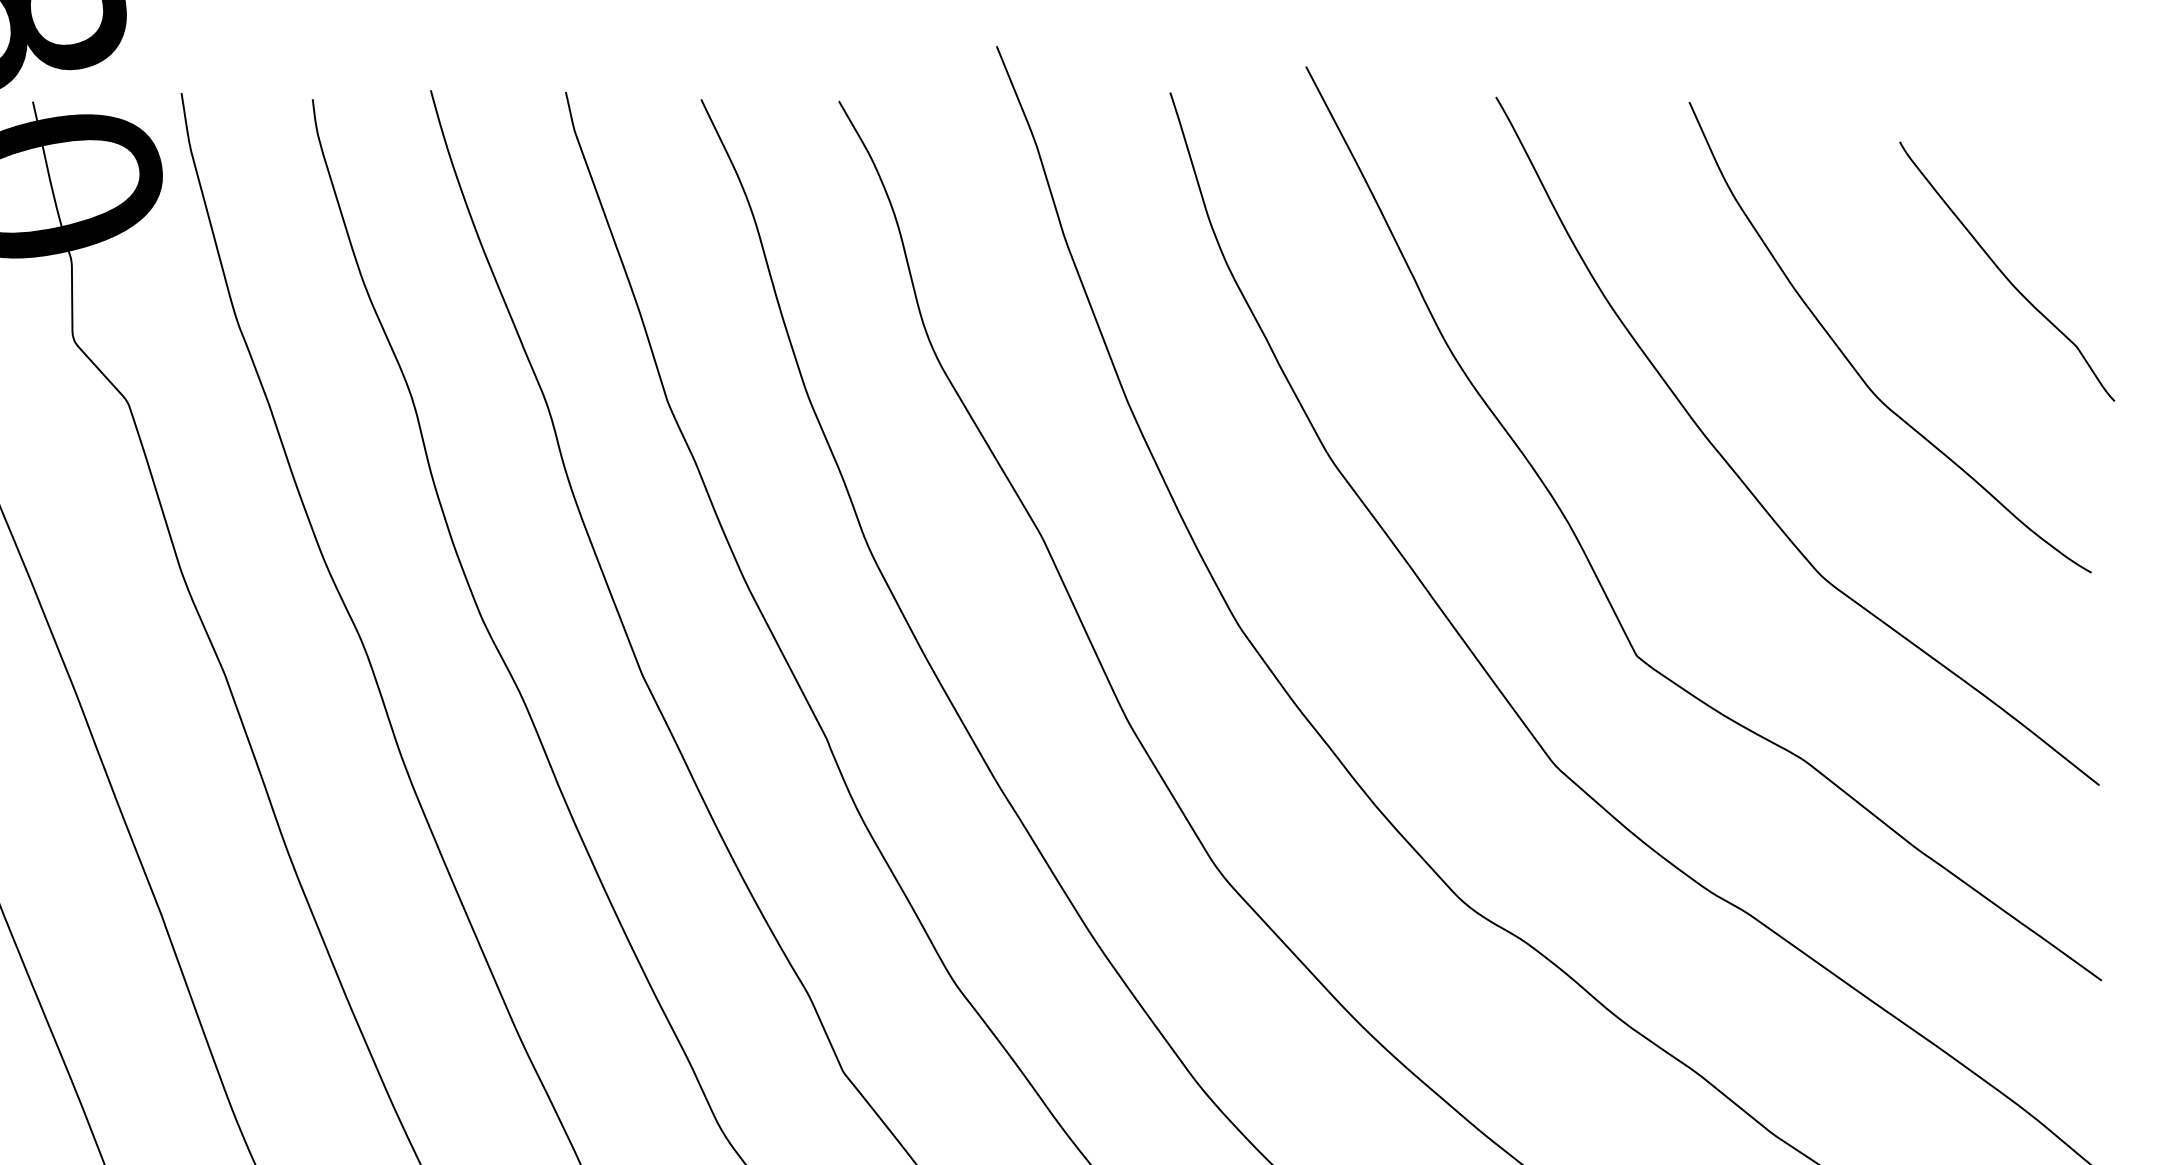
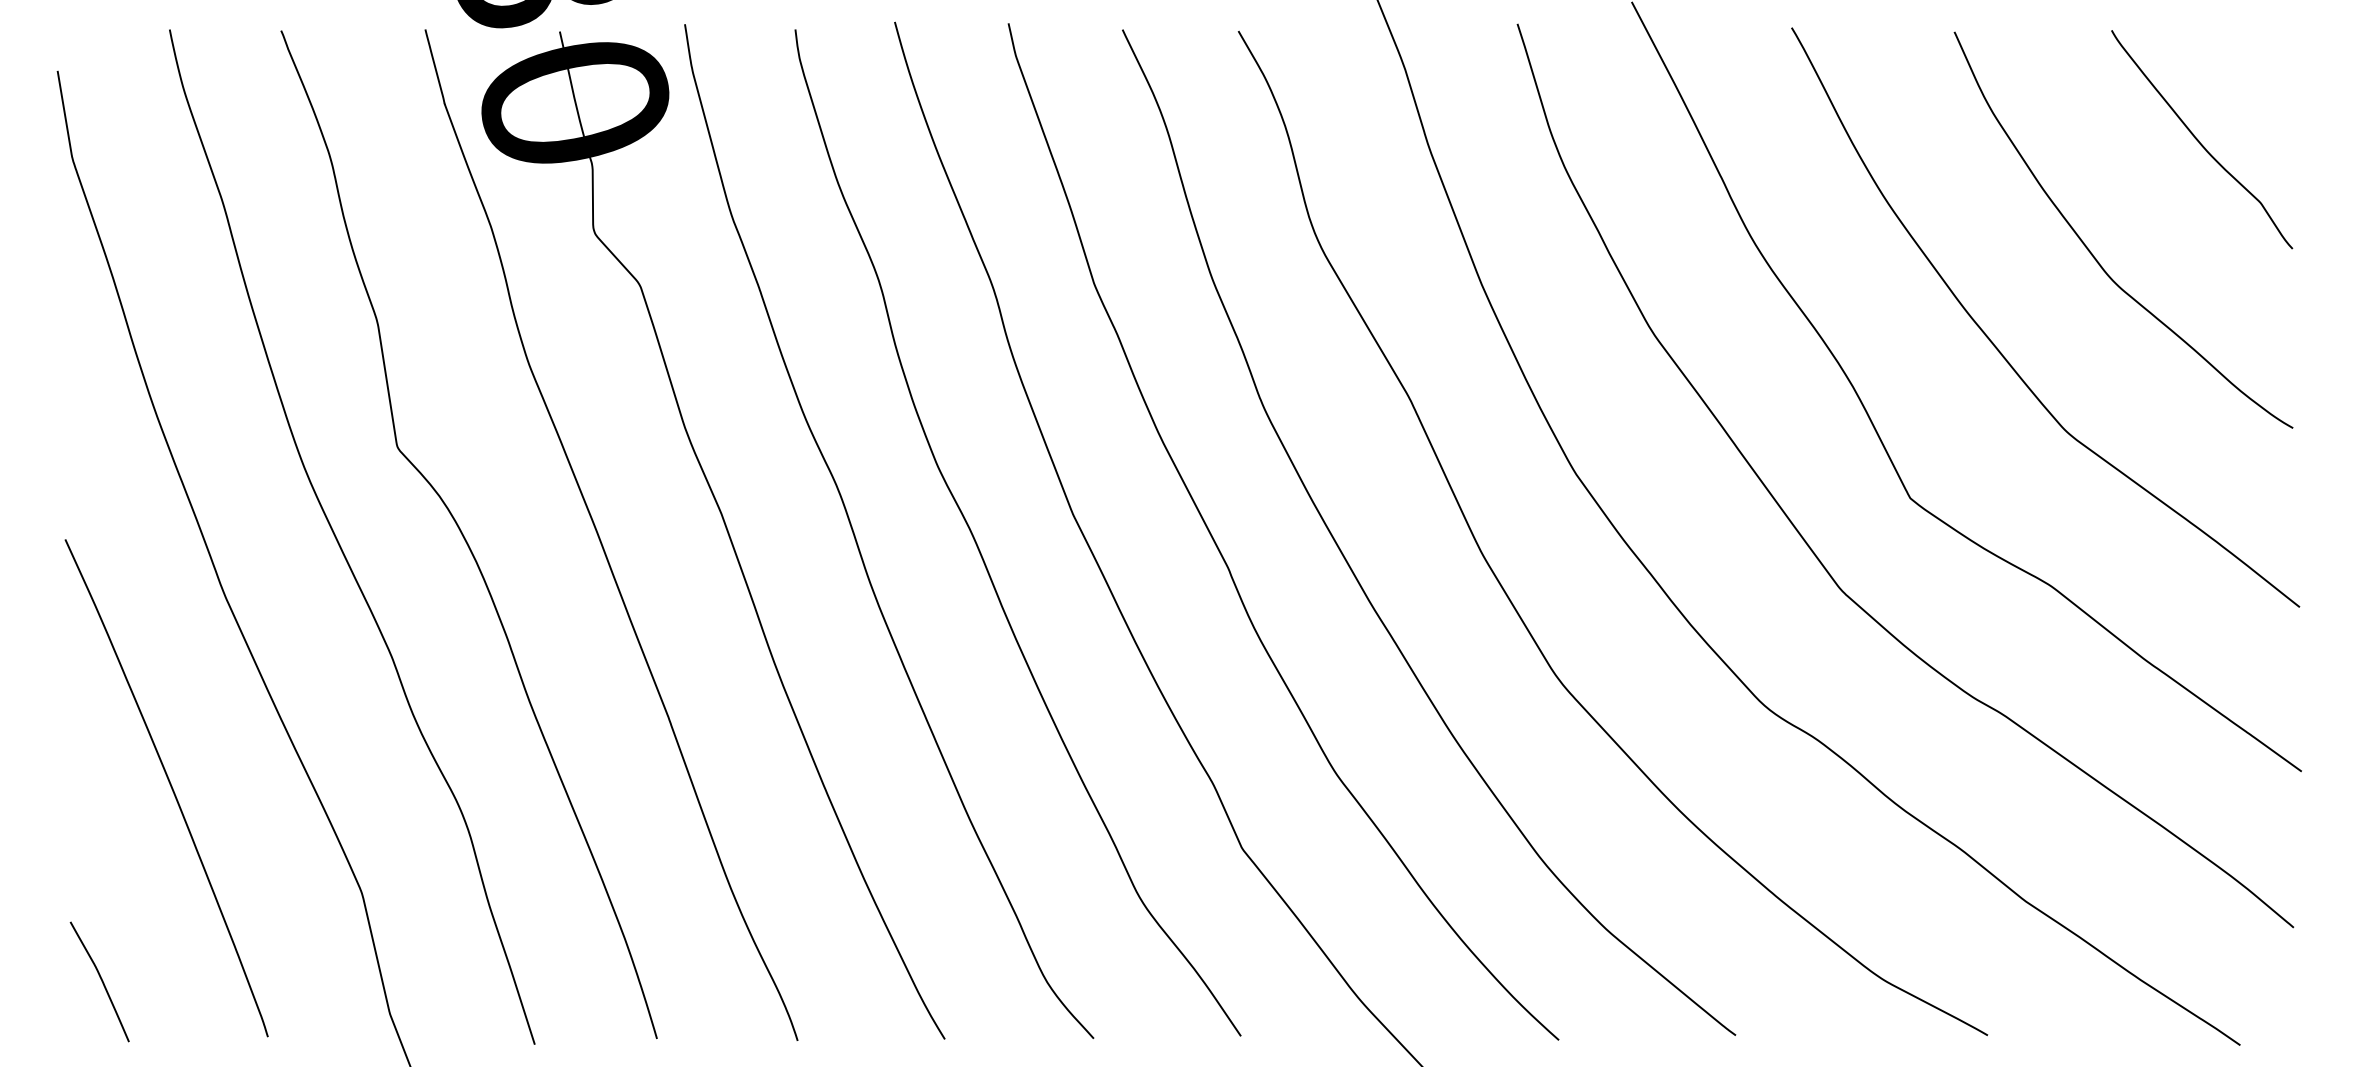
curve: (2004, 272) -> (2199, 140), moved

